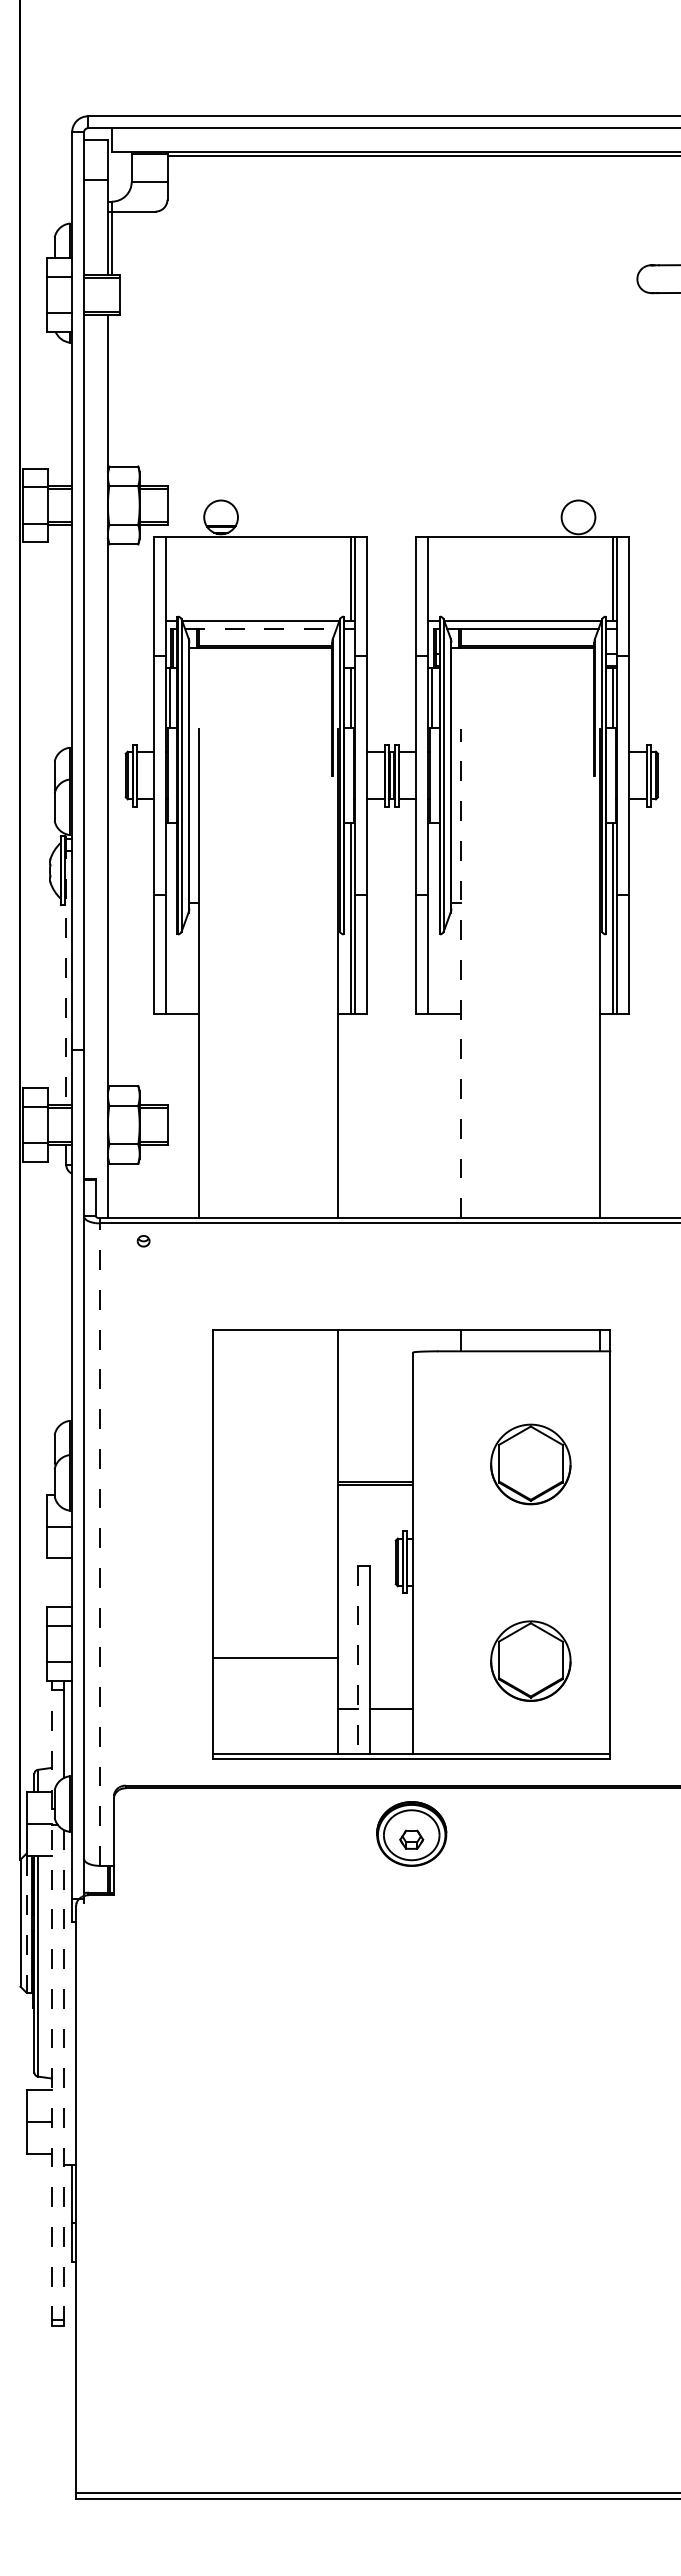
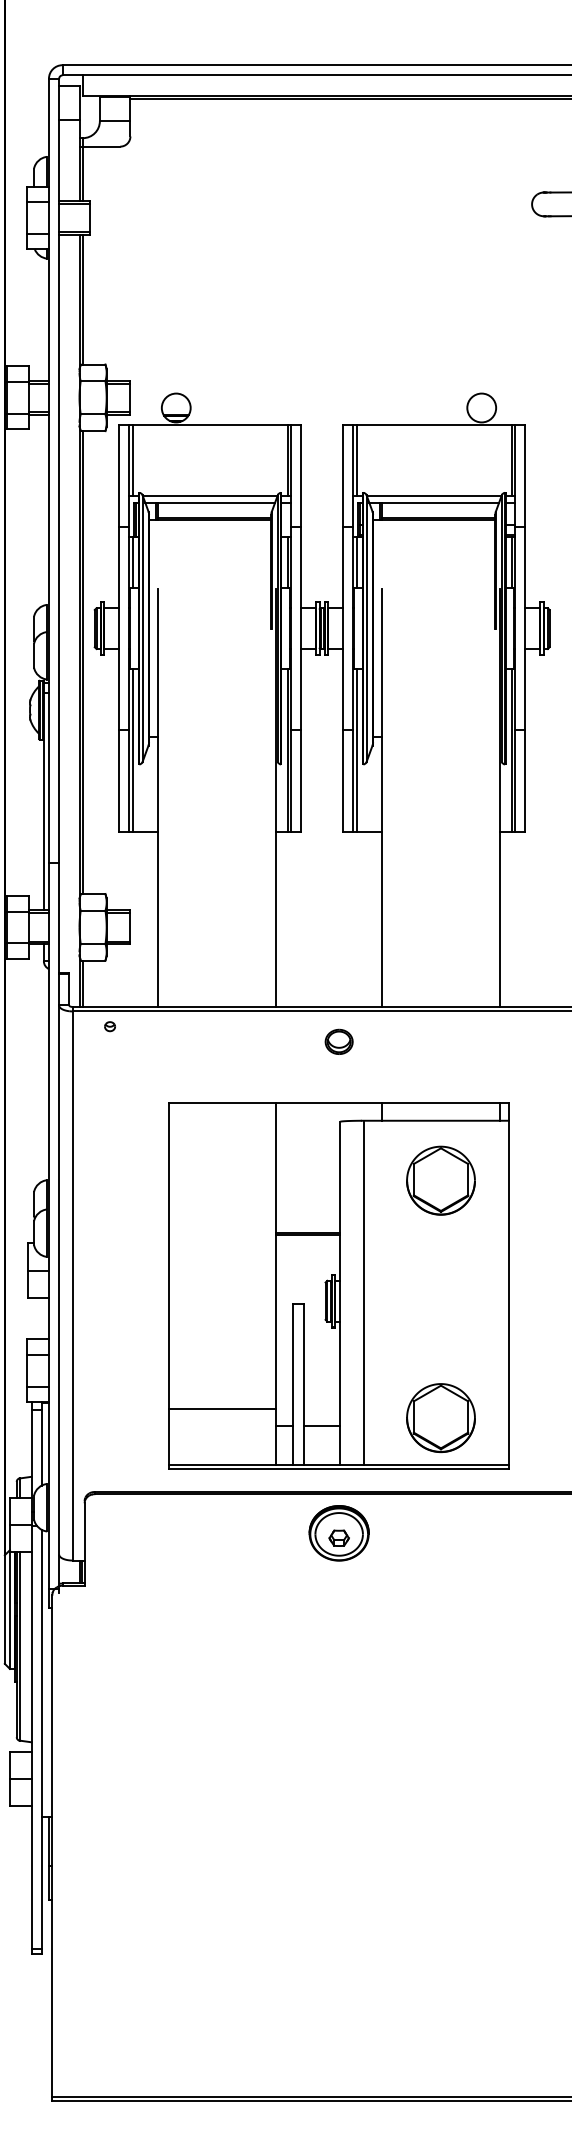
line: (111, 390) -> (82, 299), added
line: (170, 578) -> (133, 460), added
line: (432, 578) -> (356, 460), added
line: (260, 628) -> (209, 502), dashed -> solid
line: (111, 815) -> (82, 662), added
line: (170, 918) -> (133, 750), added
line: (432, 918) -> (356, 750), added
line: (66, 972) -> (44, 796), dashed -> solid
line: (461, 973) -> (381, 797), dashed -> solid
line: (111, 1190) -> (82, 983), added
part: (411, 1259) -> (338, 1042), added
part: (530, 1464) -> (440, 1180), moved
line: (99, 1542) -> (72, 1284), dashed -> solid
line: (440, 1552) -> (363, 1292), added
line: (275, 1658) -> (222, 1408), moved
line: (358, 1659) -> (293, 1384), dashed -> solid
part: (530, 1660) -> (440, 1417), moved
line: (26, 1924) -> (9, 1610), dashed -> solid
line: (51, 2003) -> (31, 1678), dashed -> solid
line: (63, 2077) -> (41, 1741), dashed -> solid

